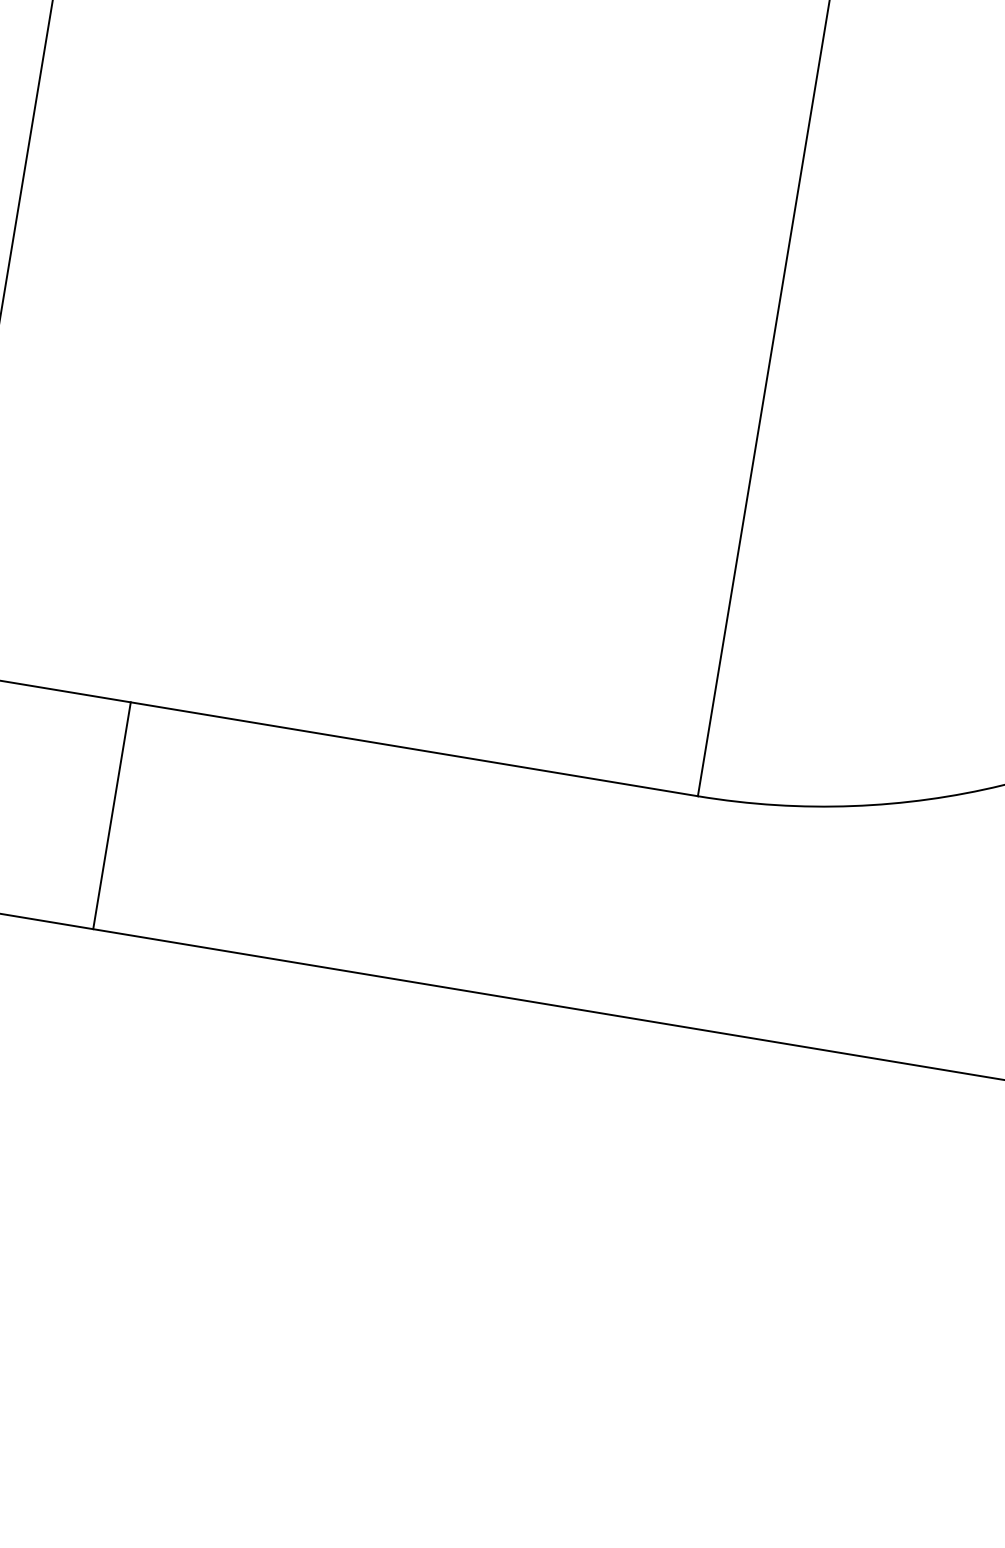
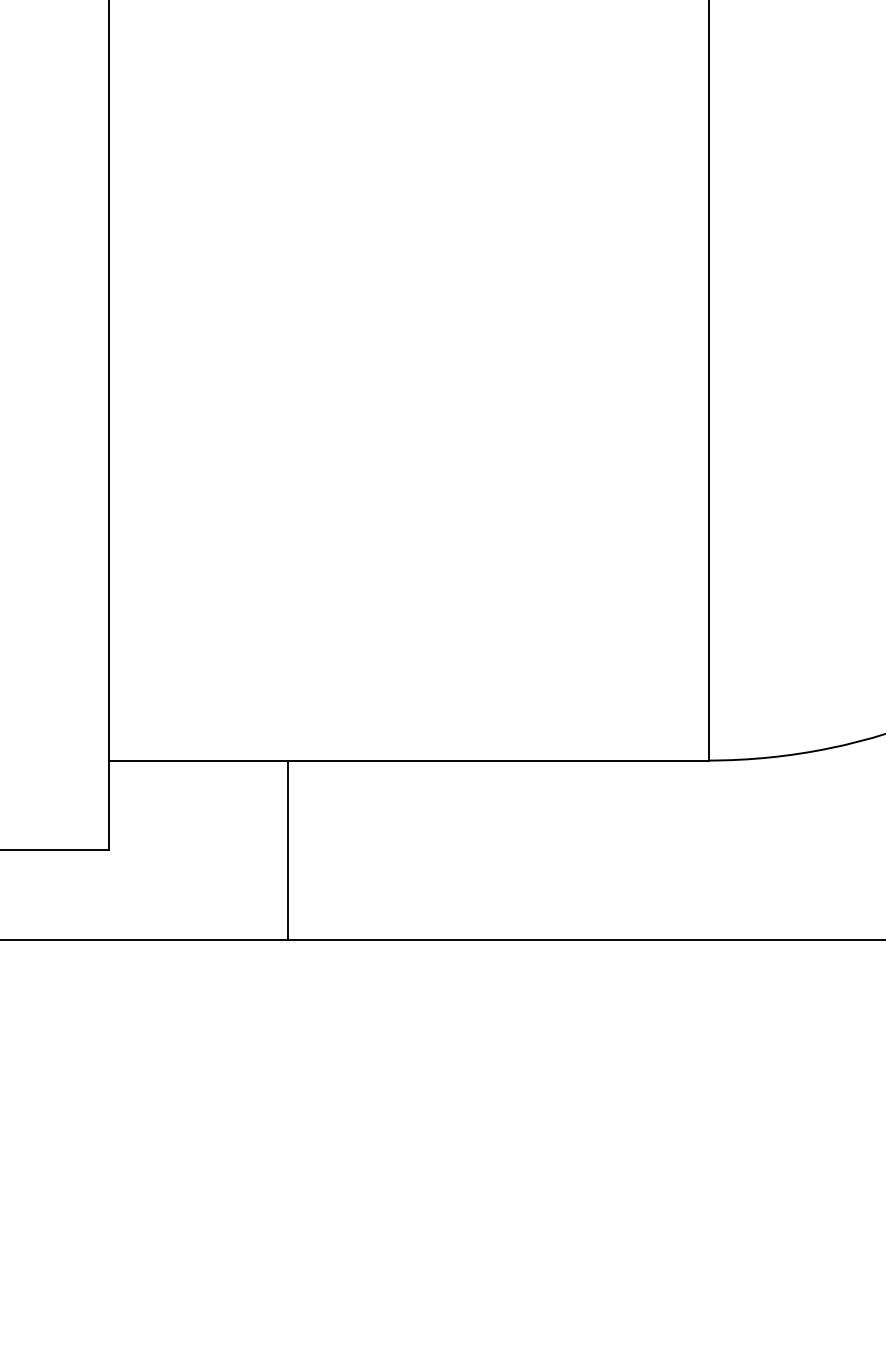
line: (111, 815) -> (287, 850), moved

